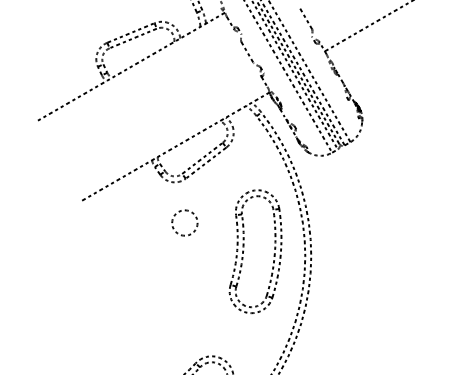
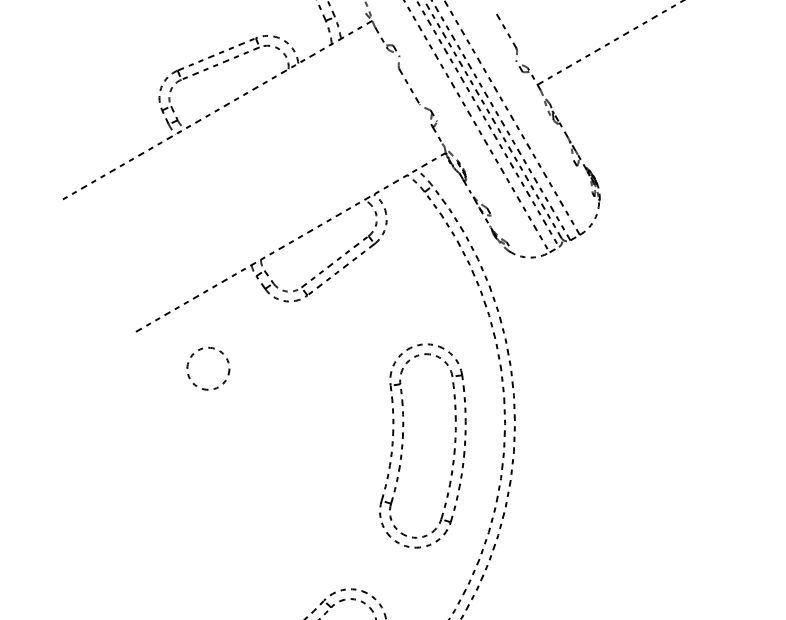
circle: (184, 222) -> (207, 367), moved
part: (244, 247) -> (404, 439), moved

